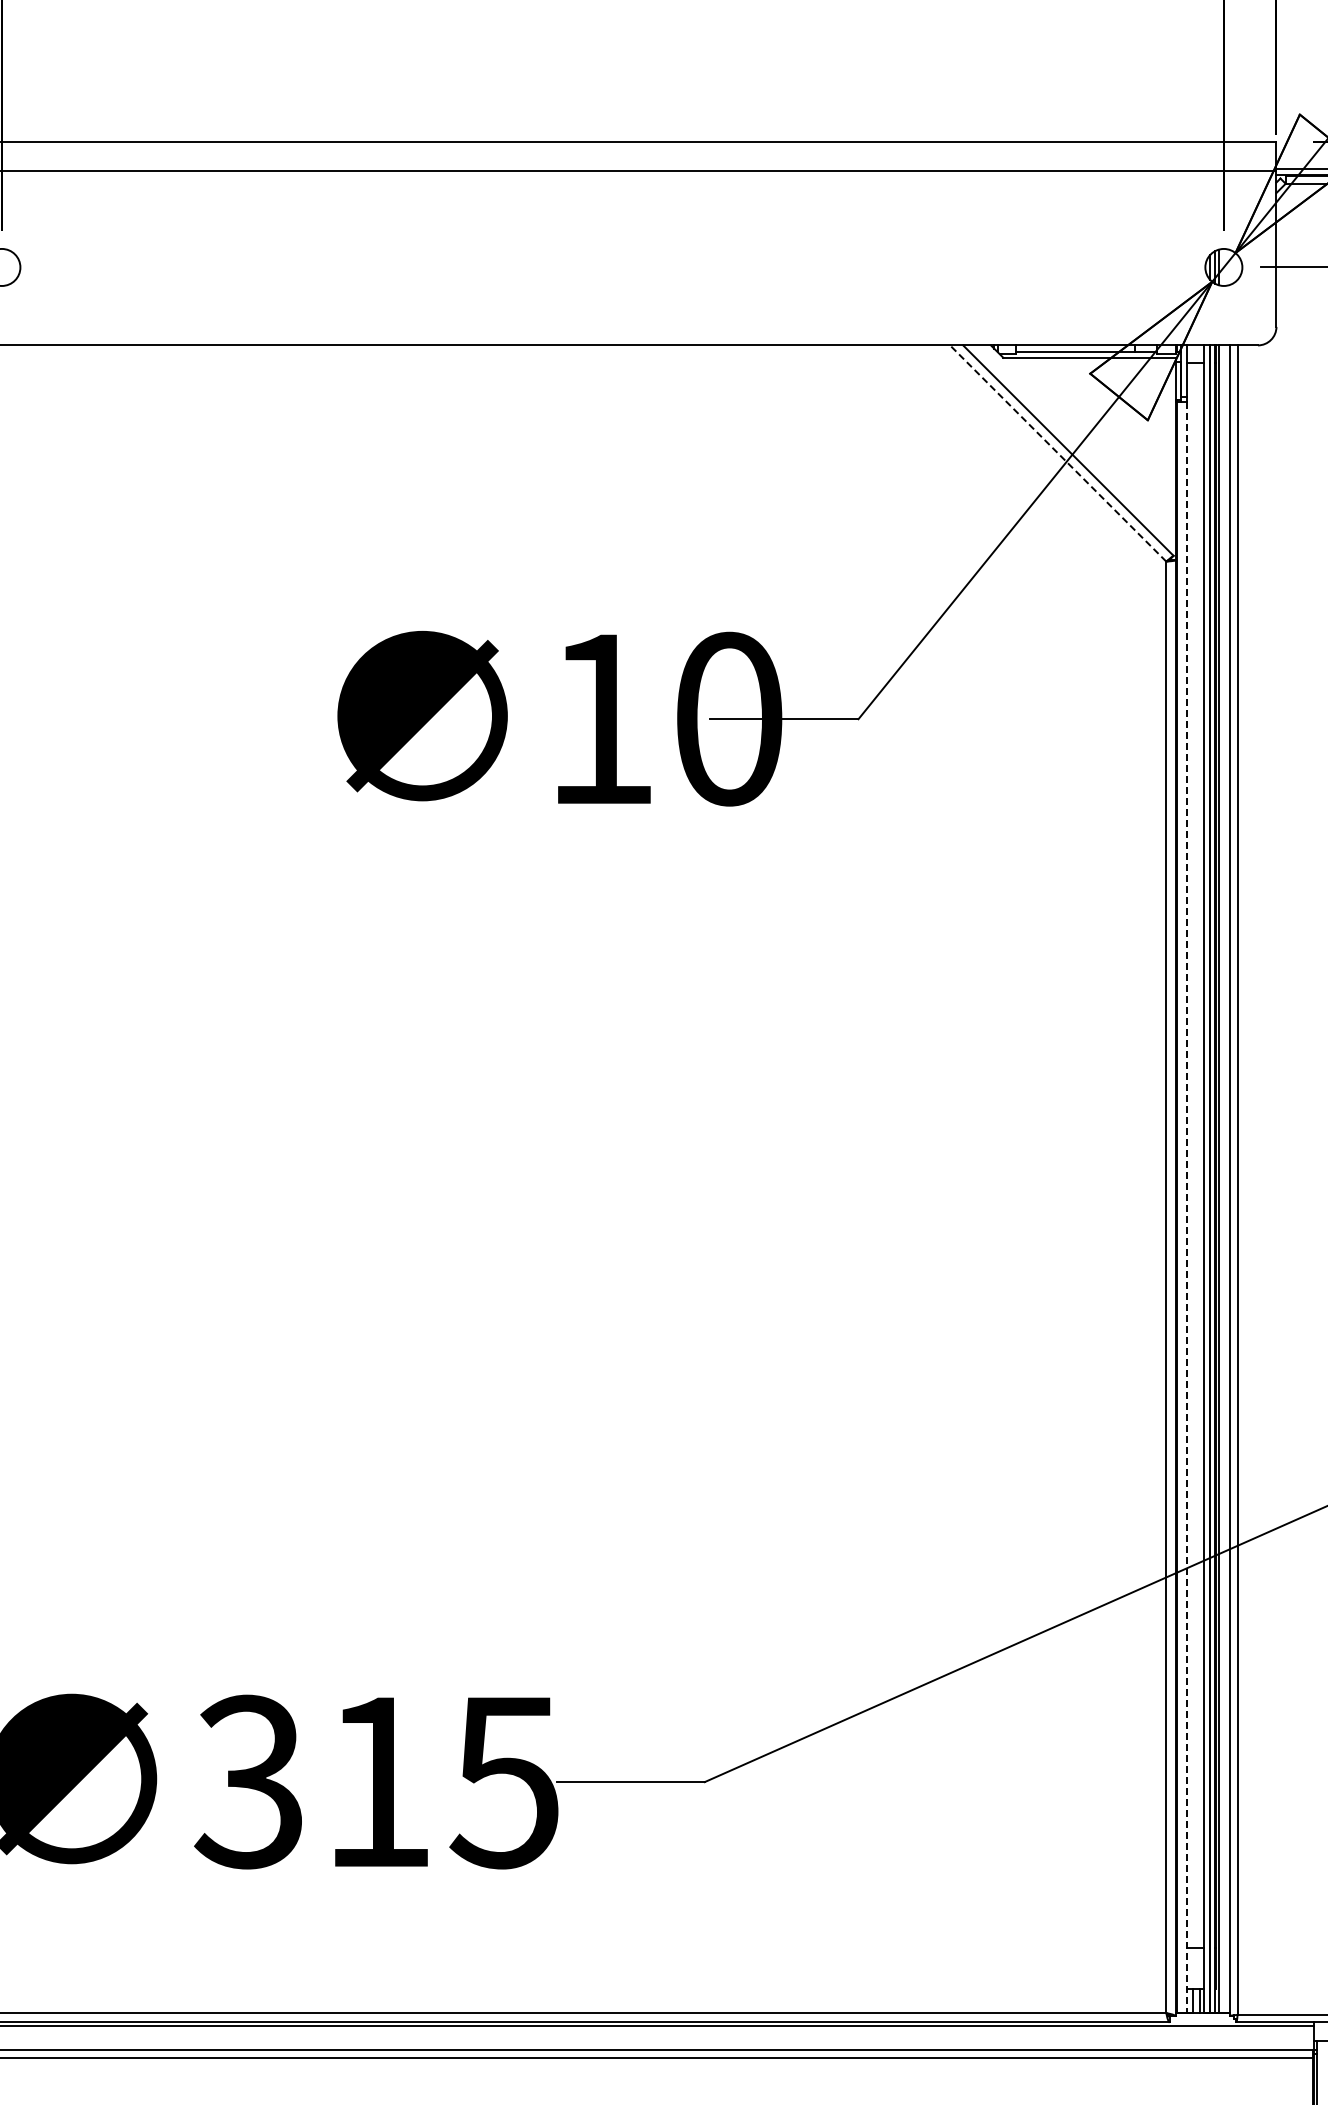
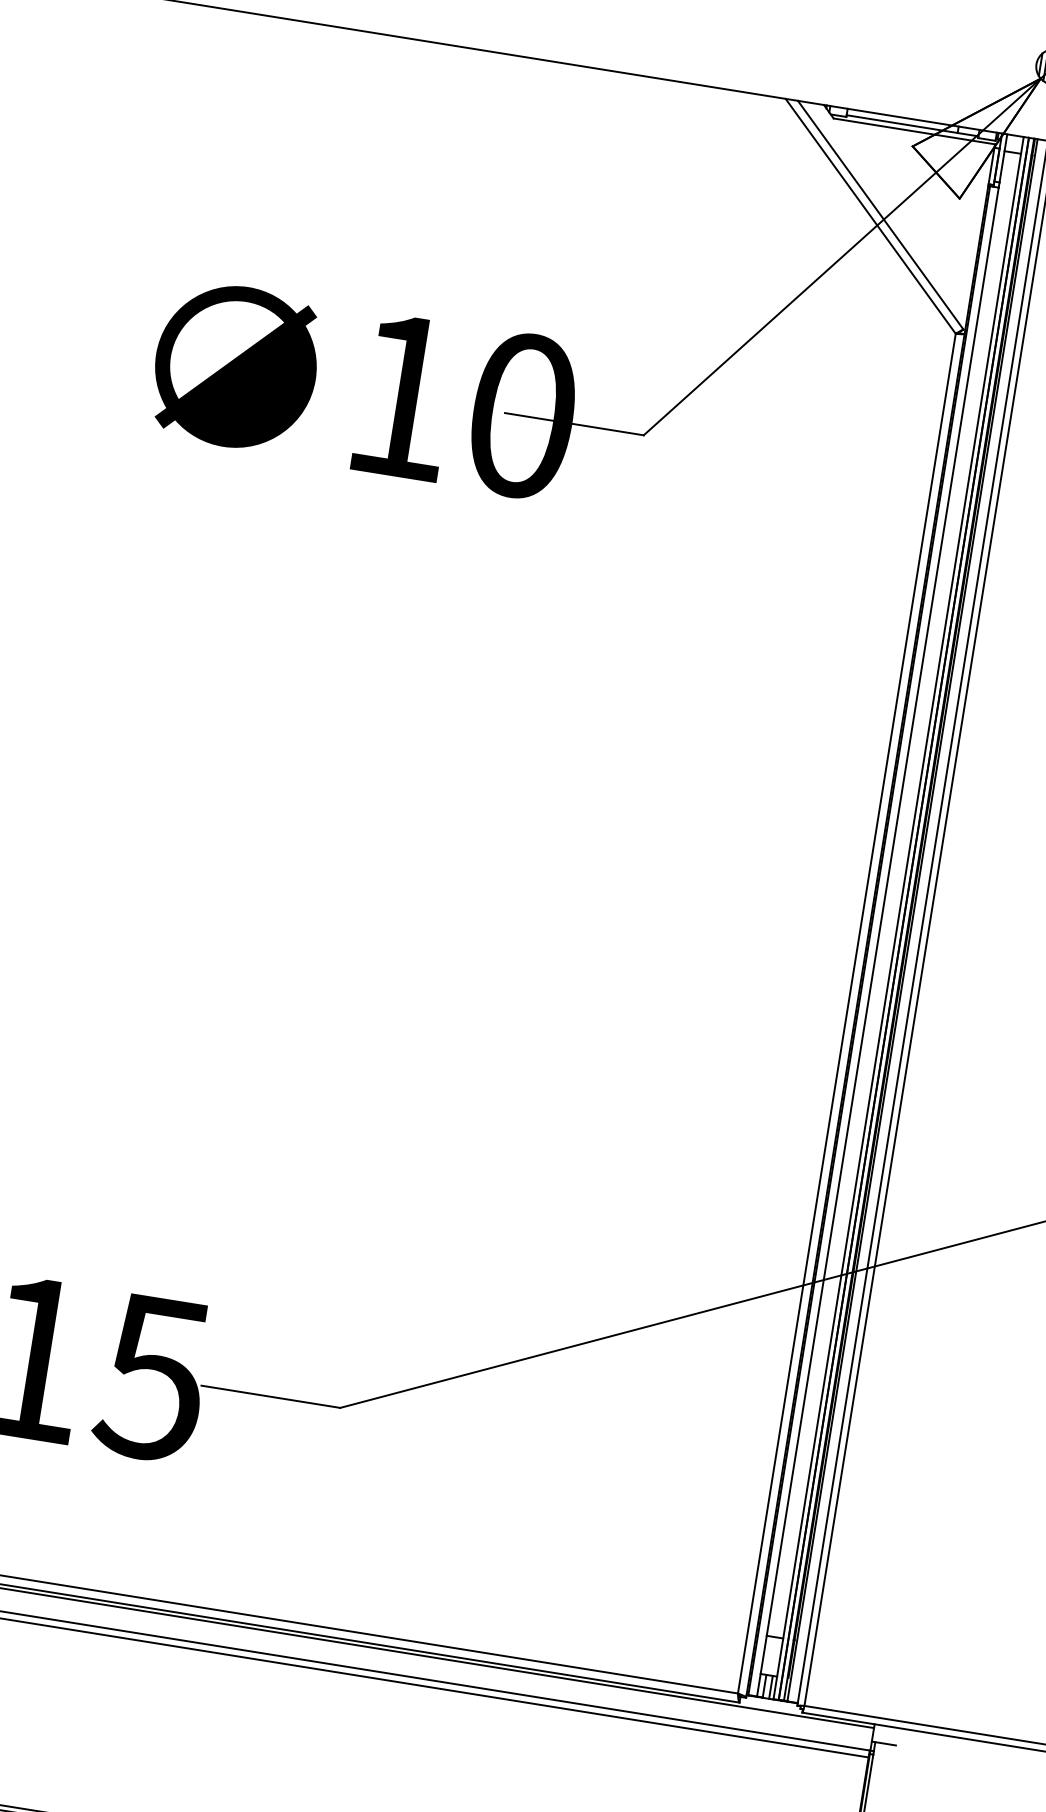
line: (1058, 453) -> (870, 216), dashed -> solid
line: (1186, 1208) -> (877, 942), dashed -> solid

